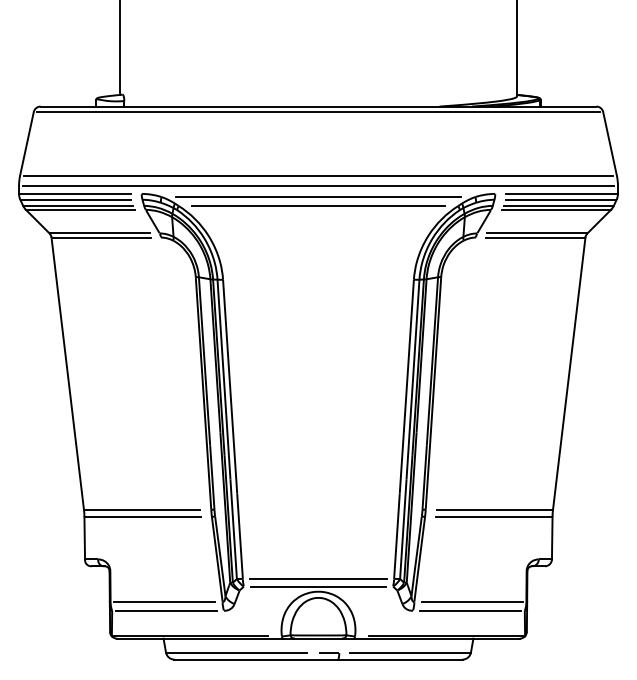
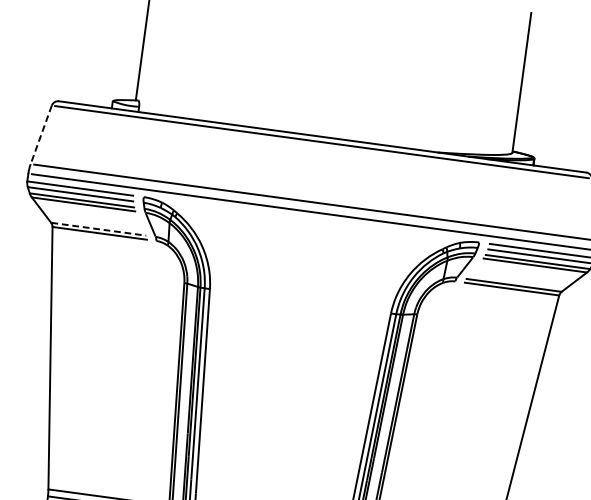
line: (26, 144) -> (40, 135), solid -> dashed
line: (318, 197) -> (311, 223), removed
line: (318, 206) -> (309, 231), removed
line: (99, 233) -> (98, 229), solid -> dashed

